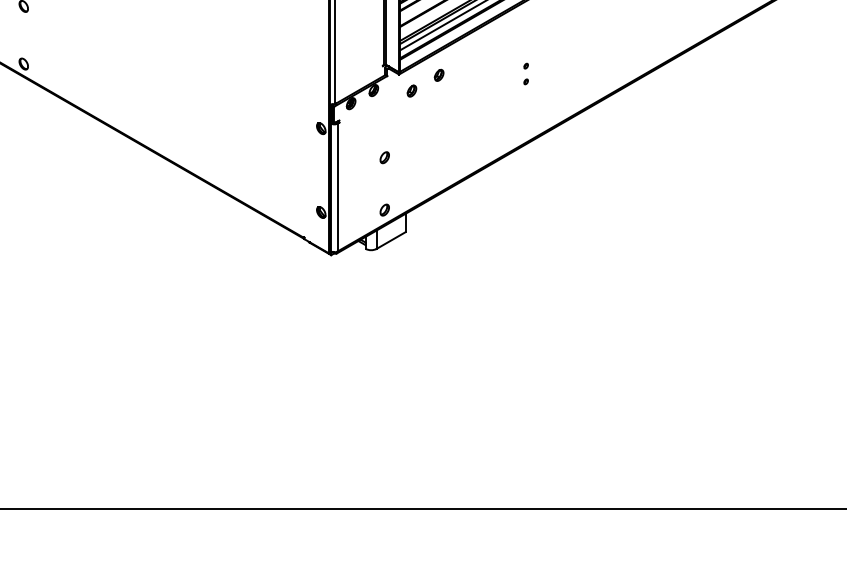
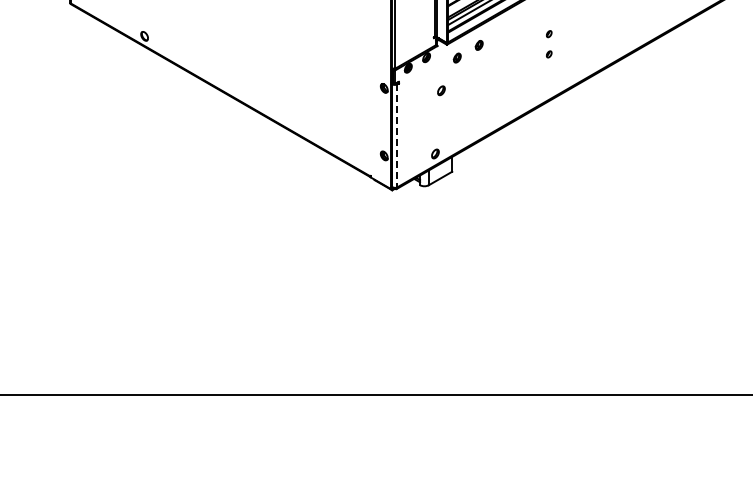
part: (526, 74) -> (549, 44), size x1.6
part: (384, 157) -> (441, 90), moved
line: (337, 187) -> (397, 135), solid -> dashed

